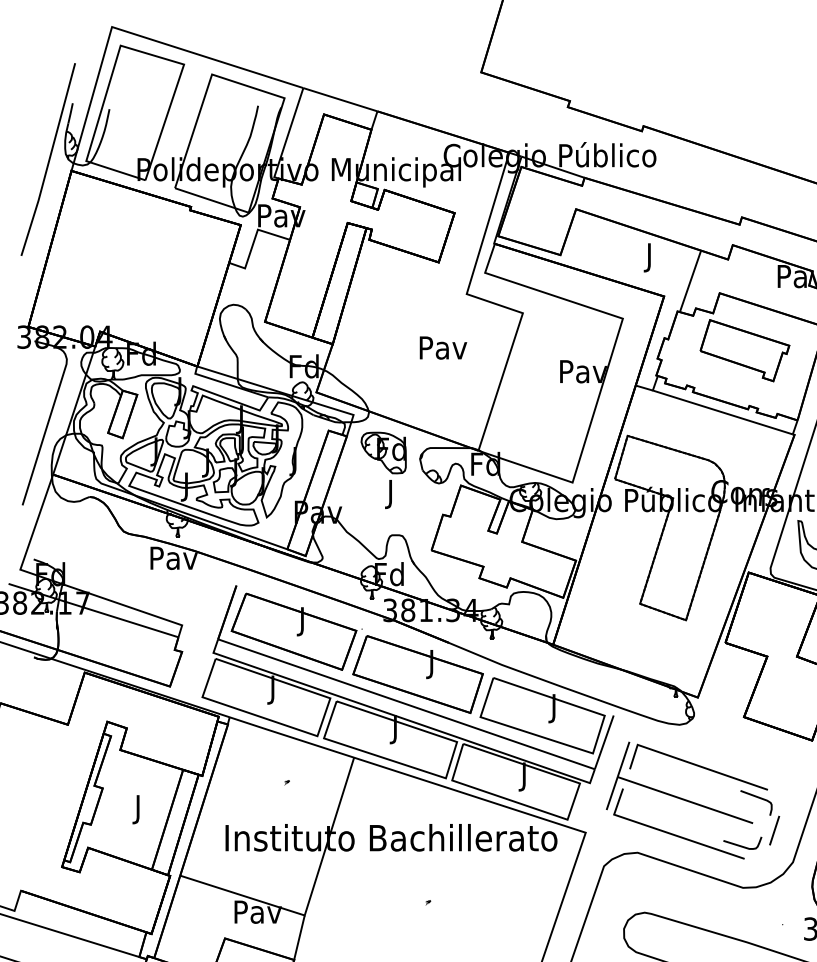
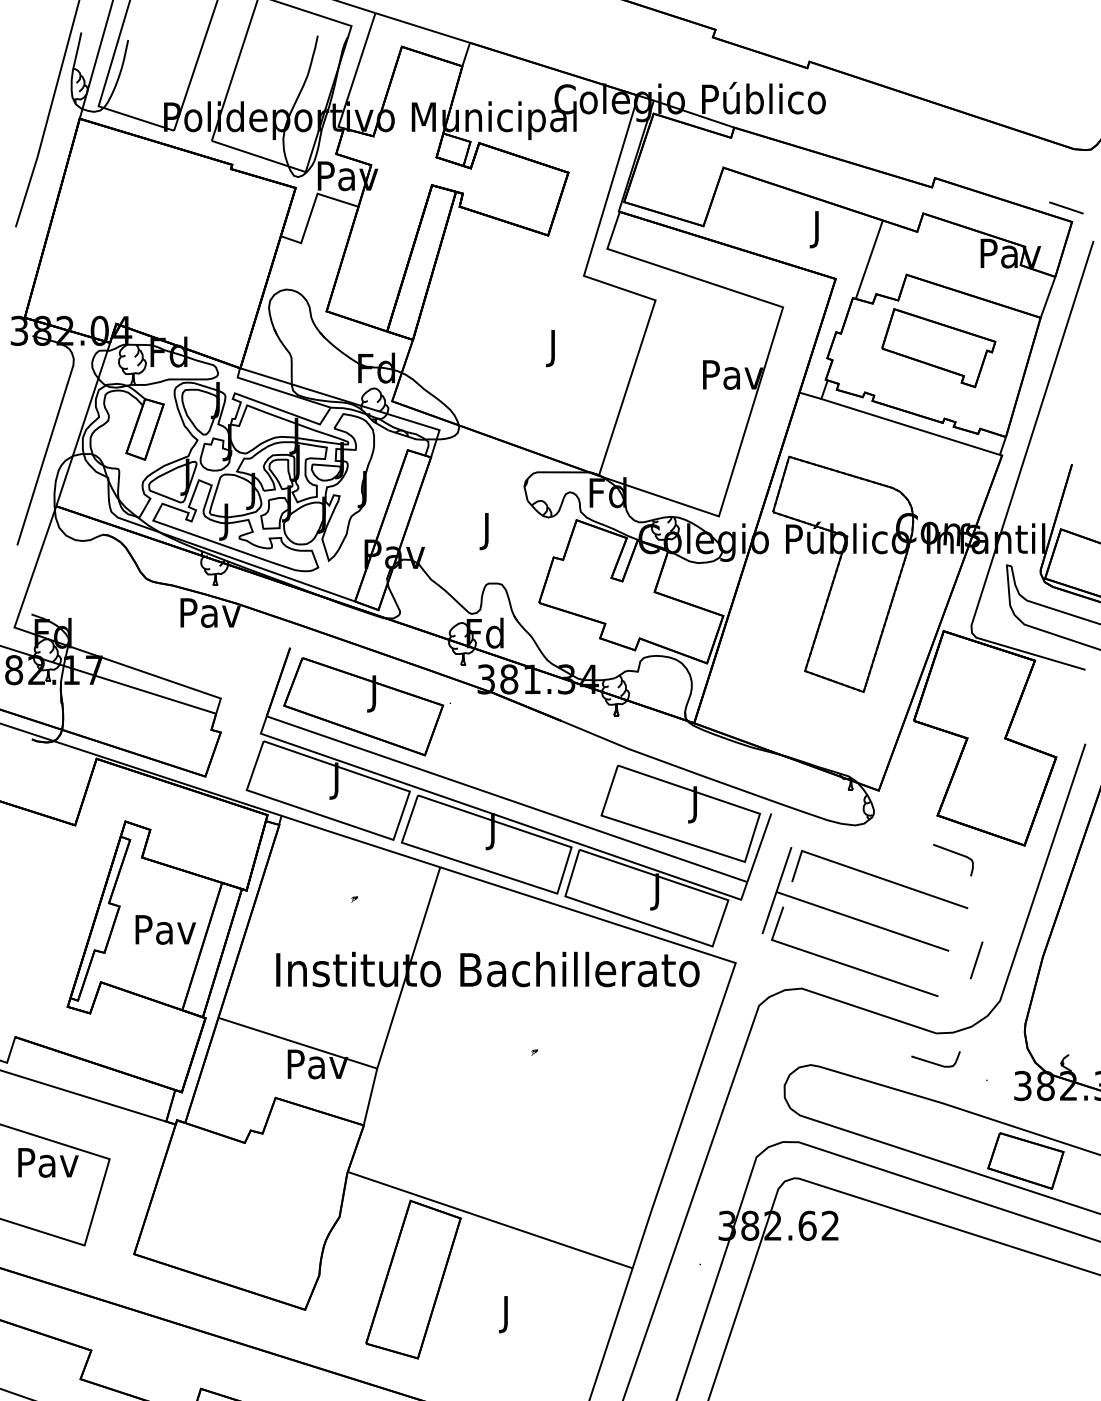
text: (443, 350) -> (554, 348), Pav -> J
part: (383, 452) -> (477, 478), removed
part: (417, 674) -> (521, 761), removed
curve: (758, 798) -> (956, 854), moved
text: (138, 809) -> (165, 933), J -> Pav
curve: (741, 845) -> (934, 1062), moved

